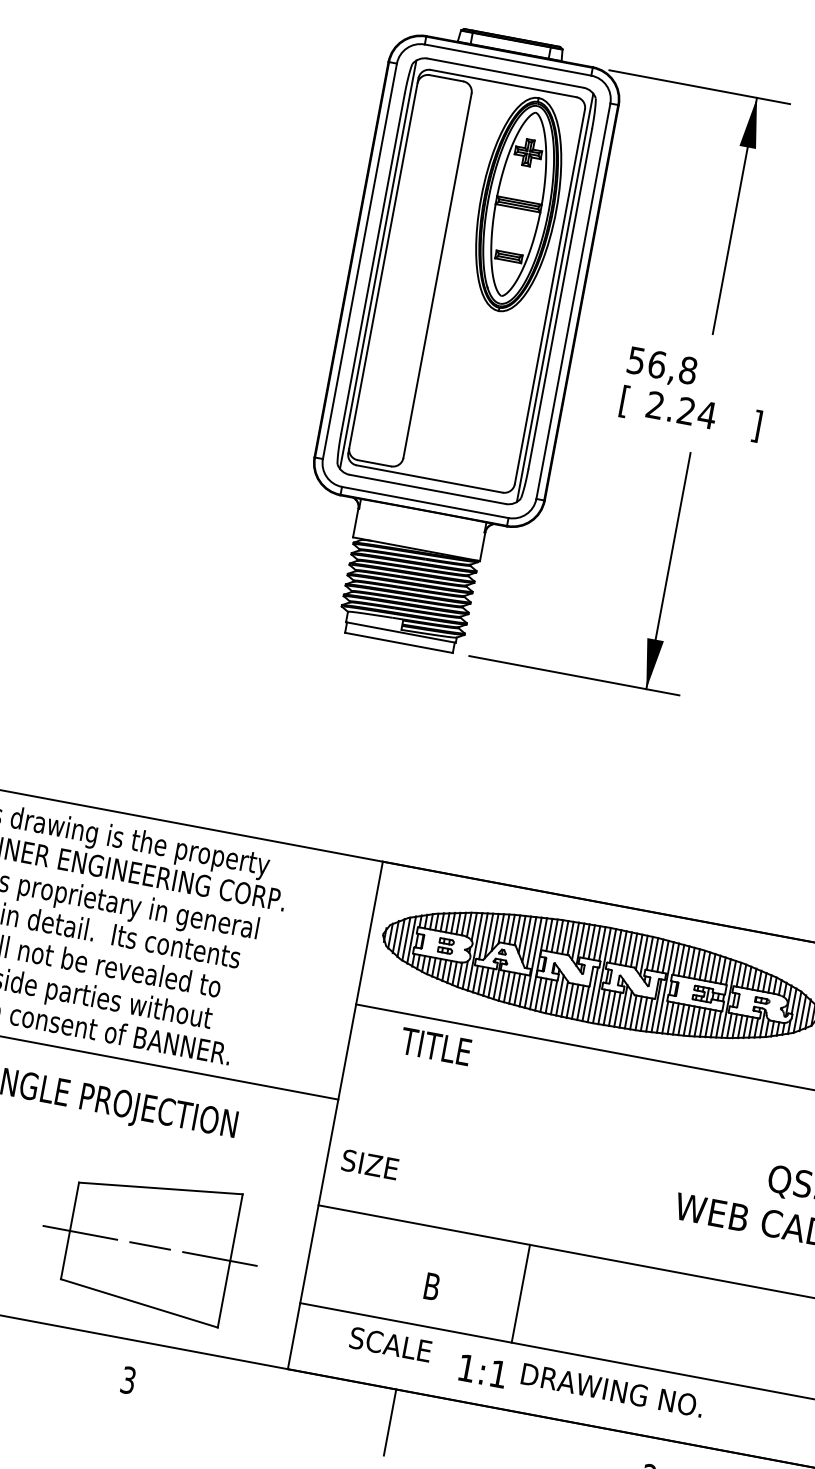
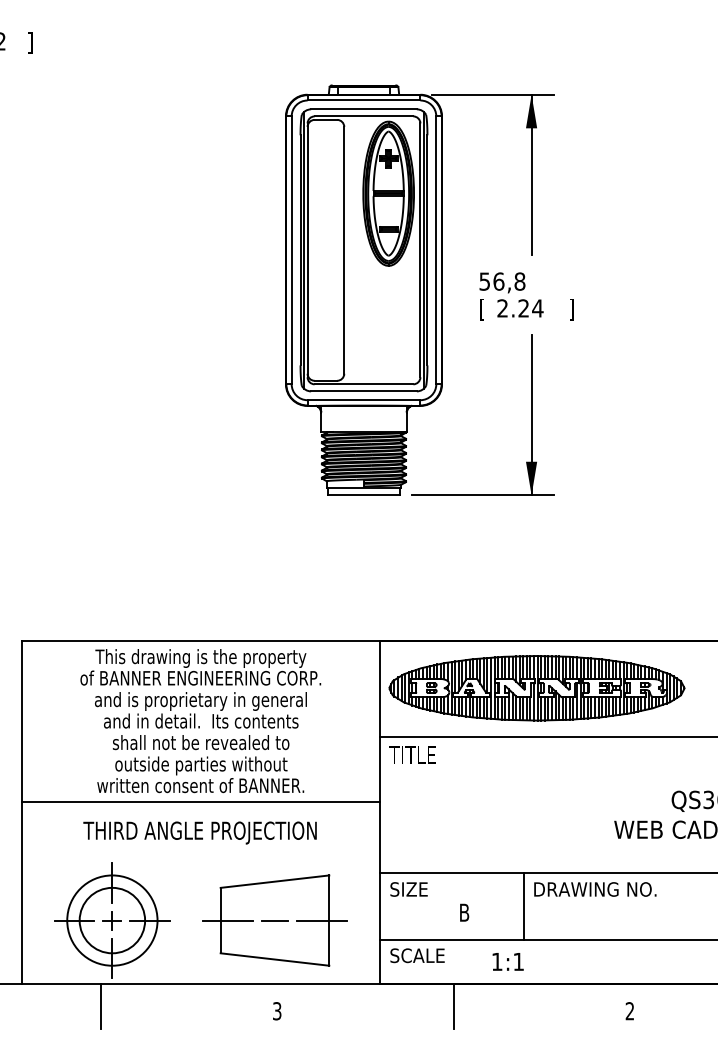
text: (435, 1045) -> (412, 754), moved
text: (369, 1164) -> (408, 889), moved
text: (390, 1344) -> (417, 955), moved
text: (612, 1390) -> (595, 889), moved

